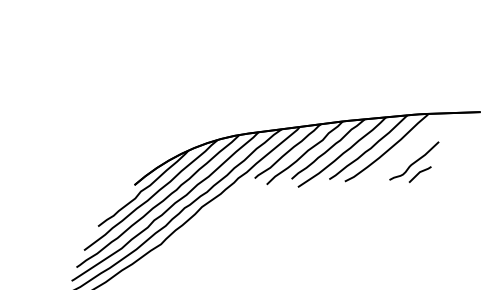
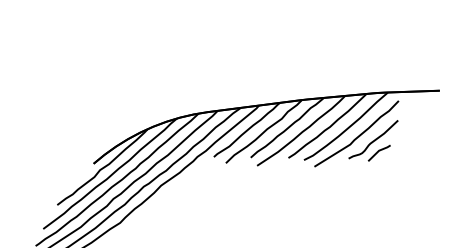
curve: (399, 156) -> (358, 135), added

